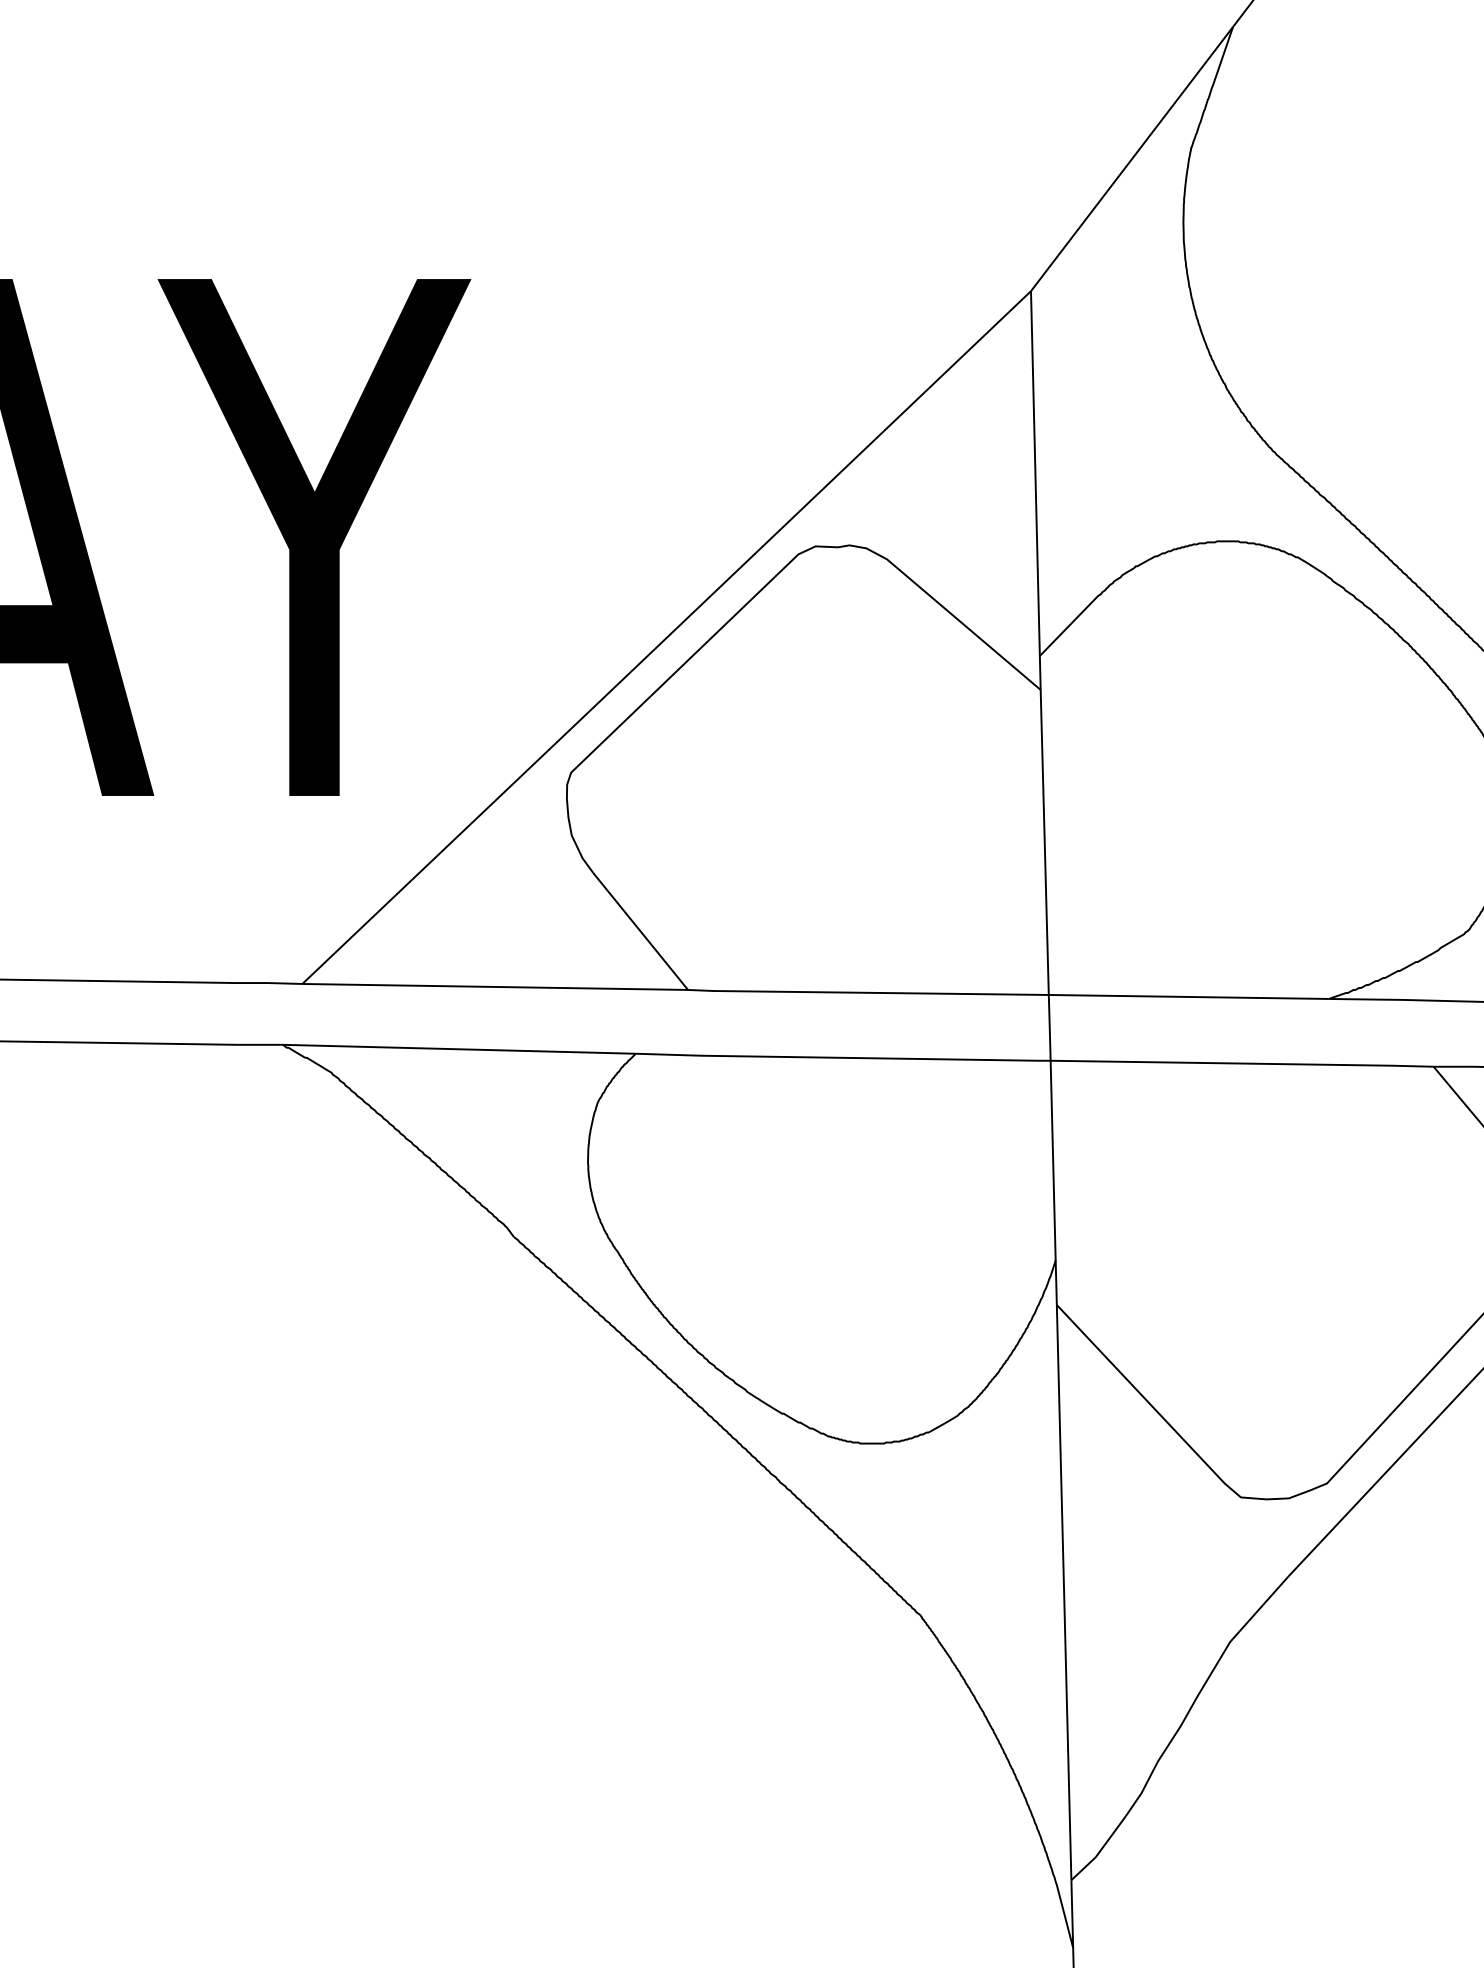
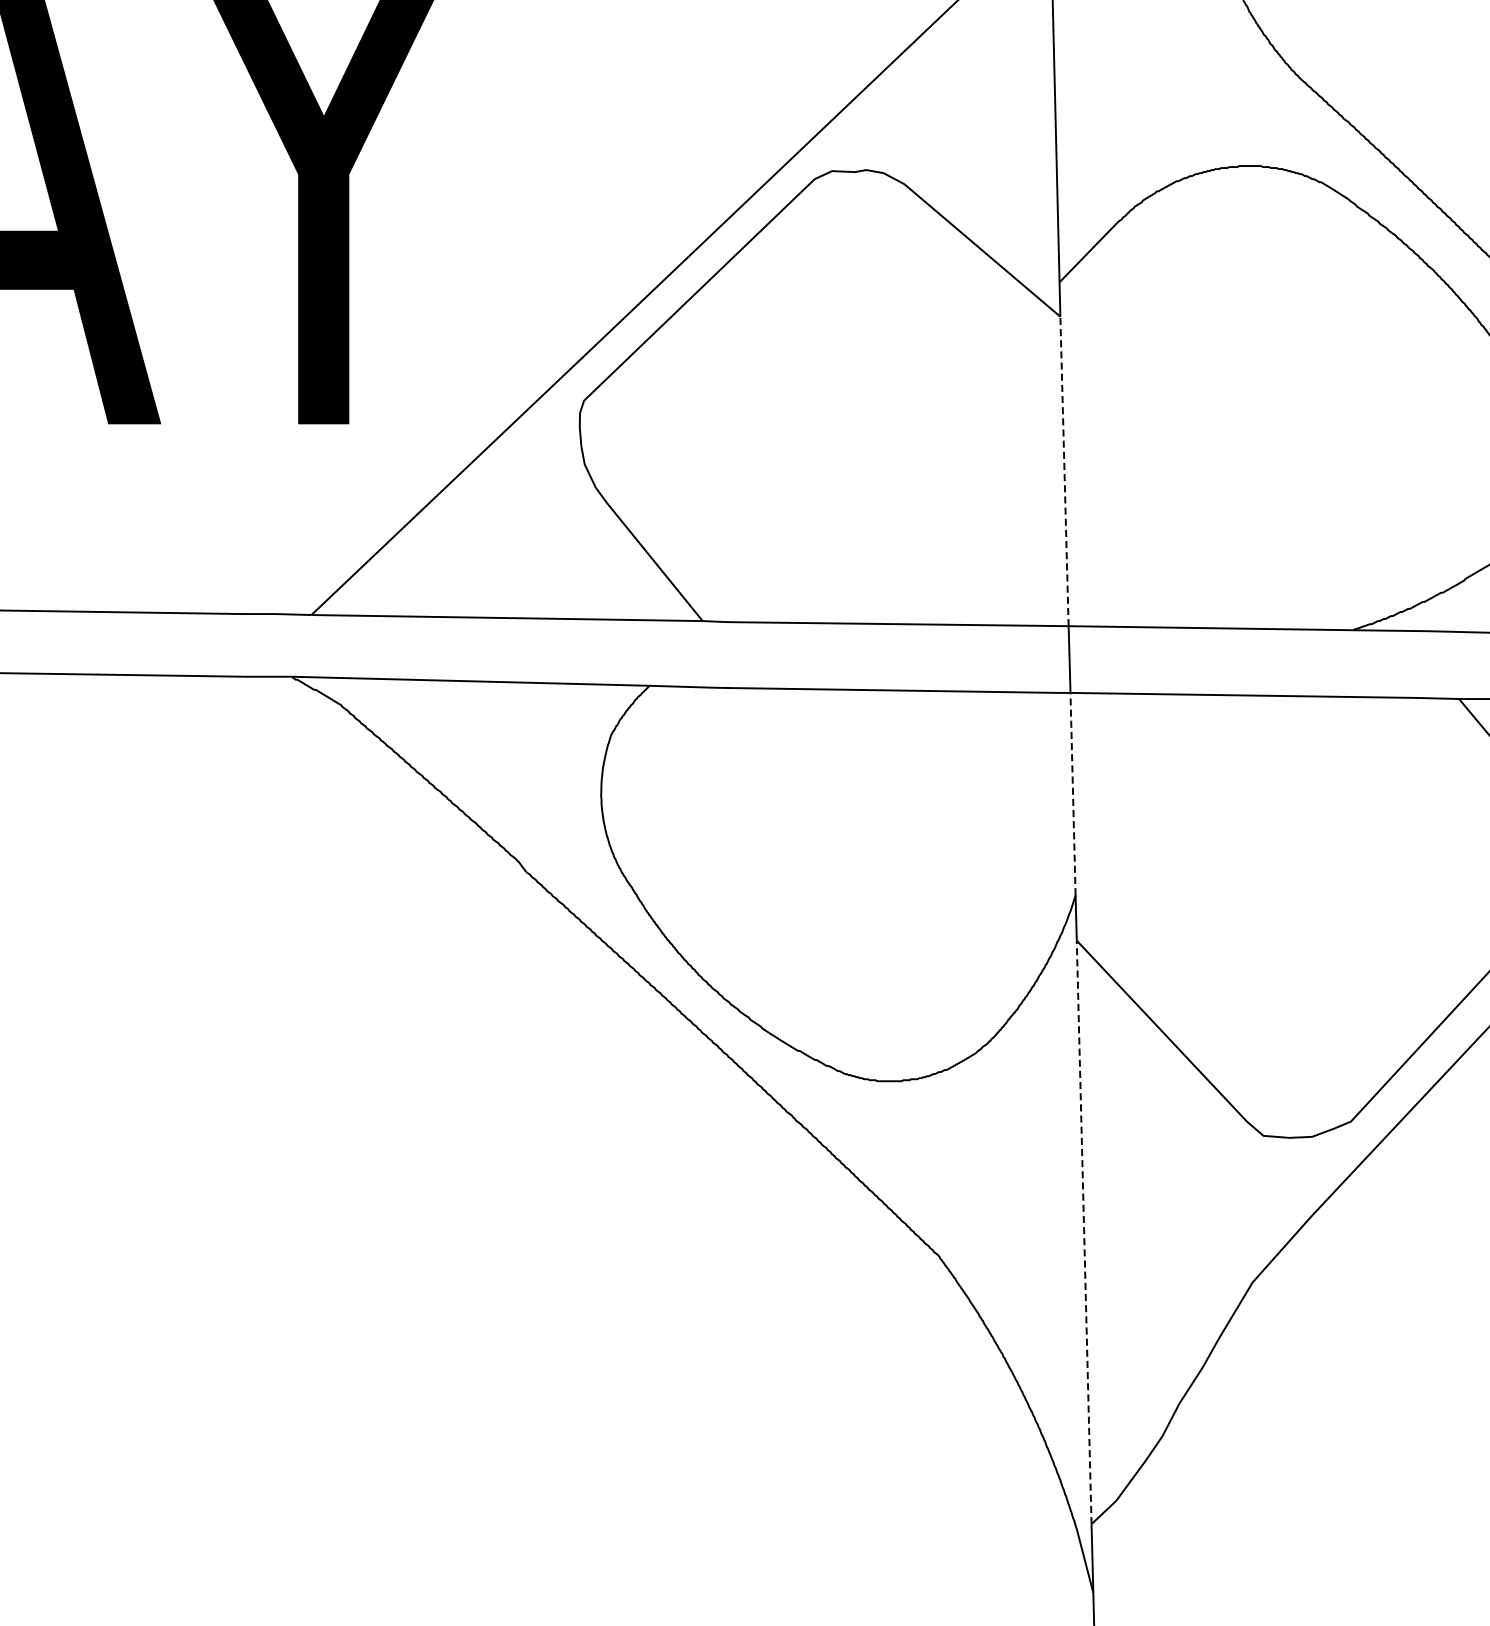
line: (1044, 842) -> (1064, 471), solid -> dashed
line: (1053, 1160) -> (1073, 794), solid -> dashed
line: (1064, 1592) -> (1084, 1232), solid -> dashed

